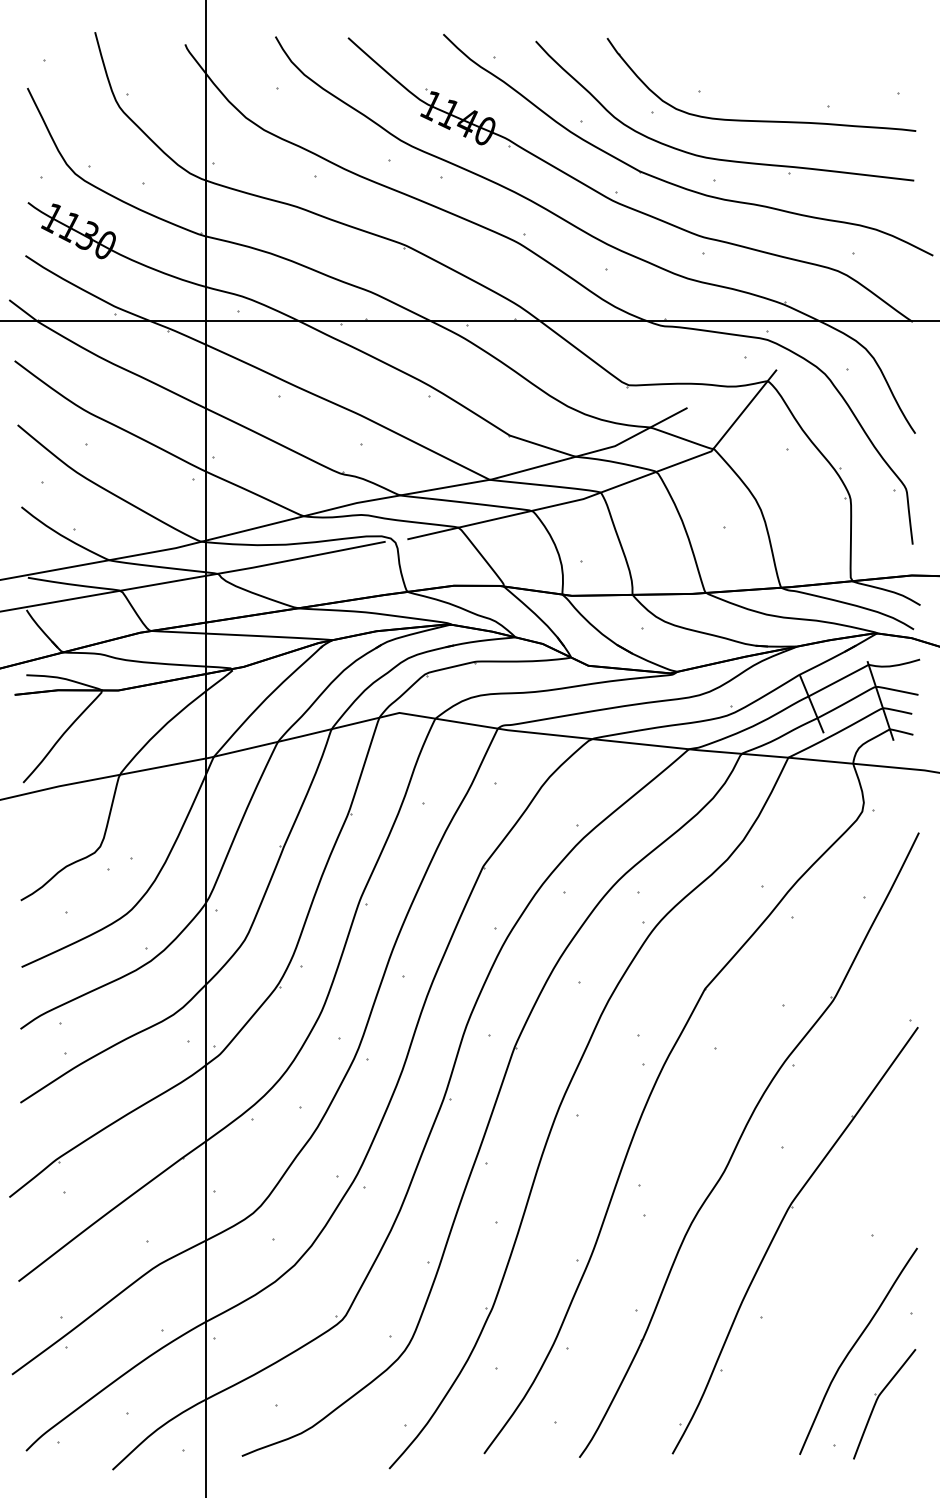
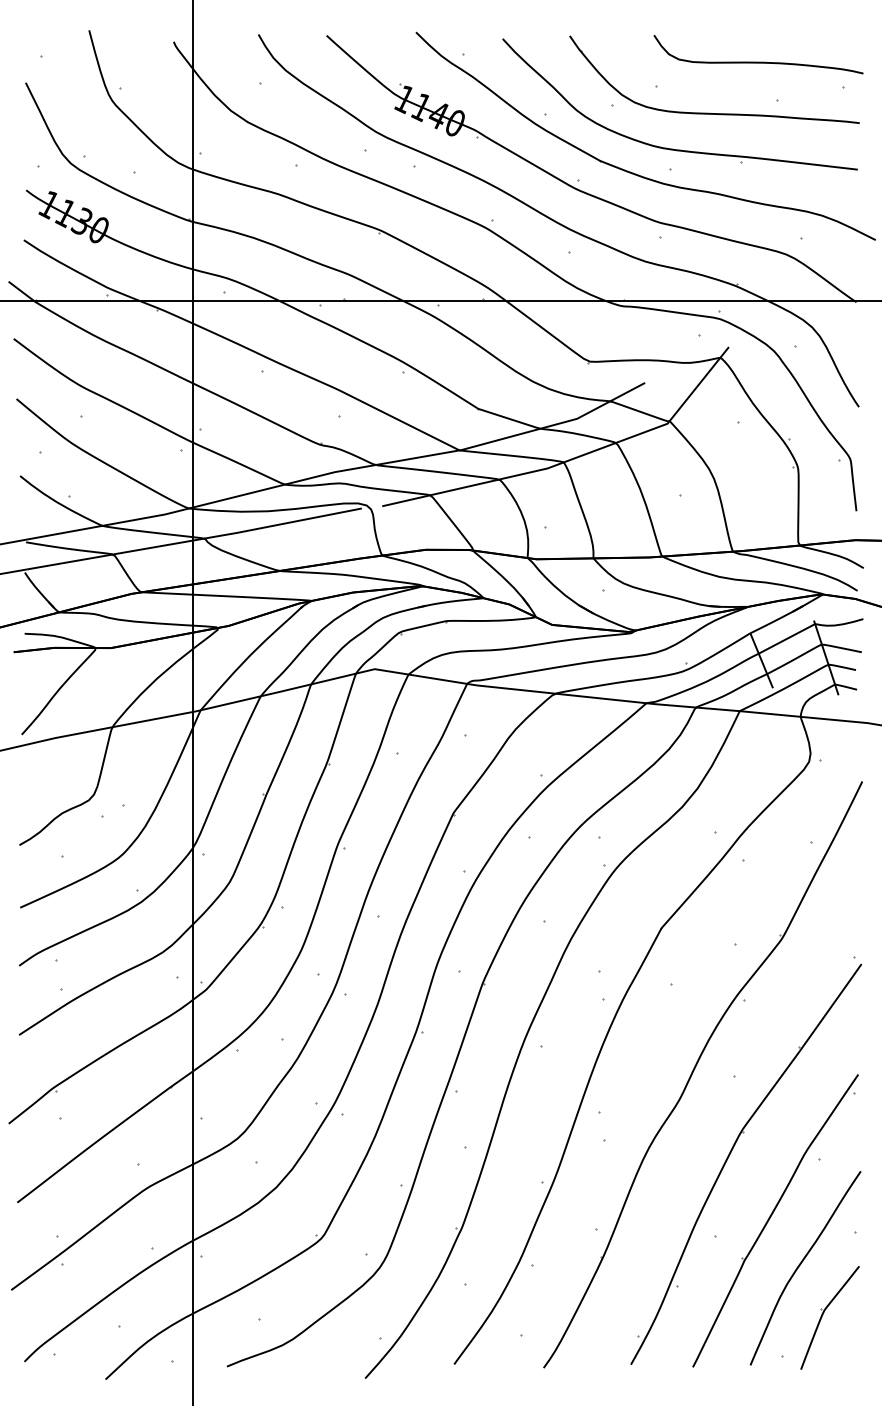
curve: (808, 65) -> (758, 61), added
part: (826, 1300) -> (775, 1220), added

